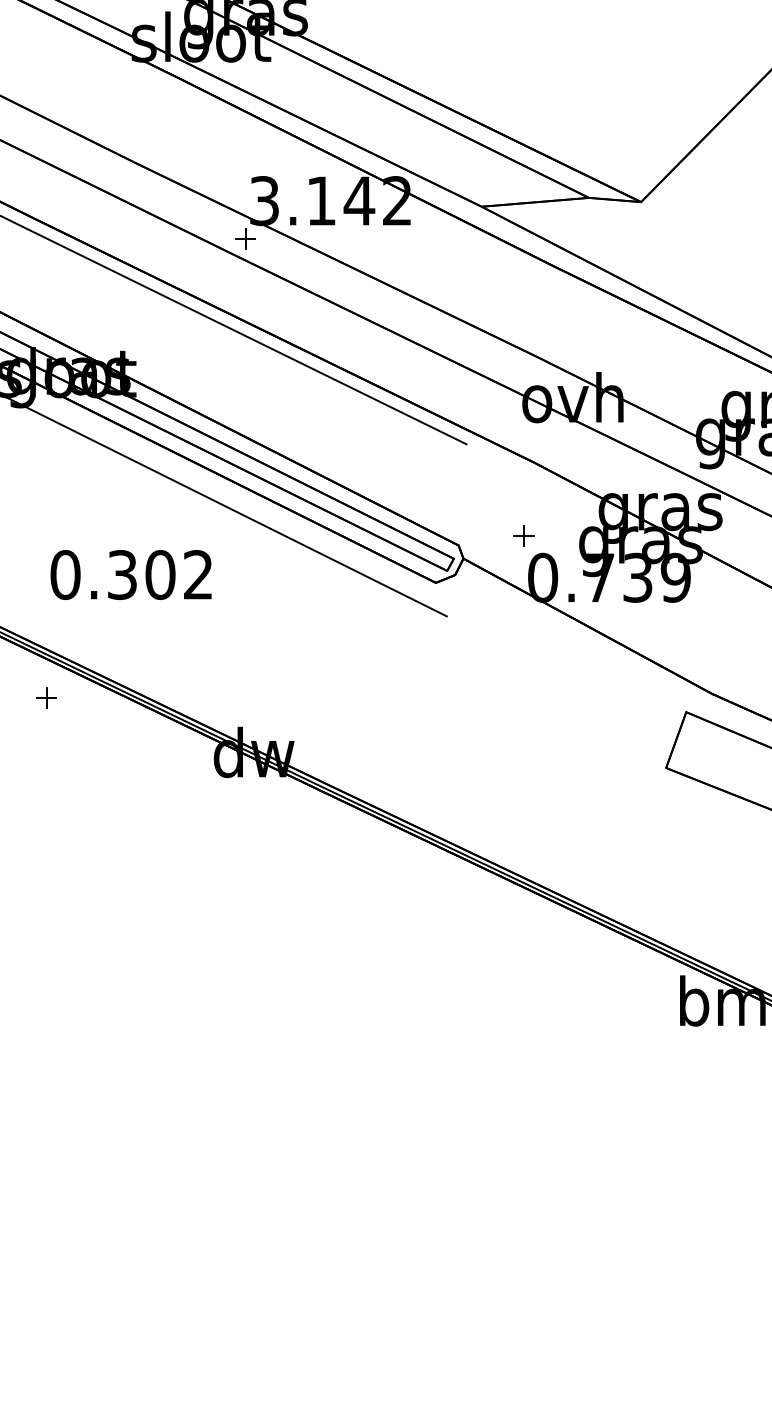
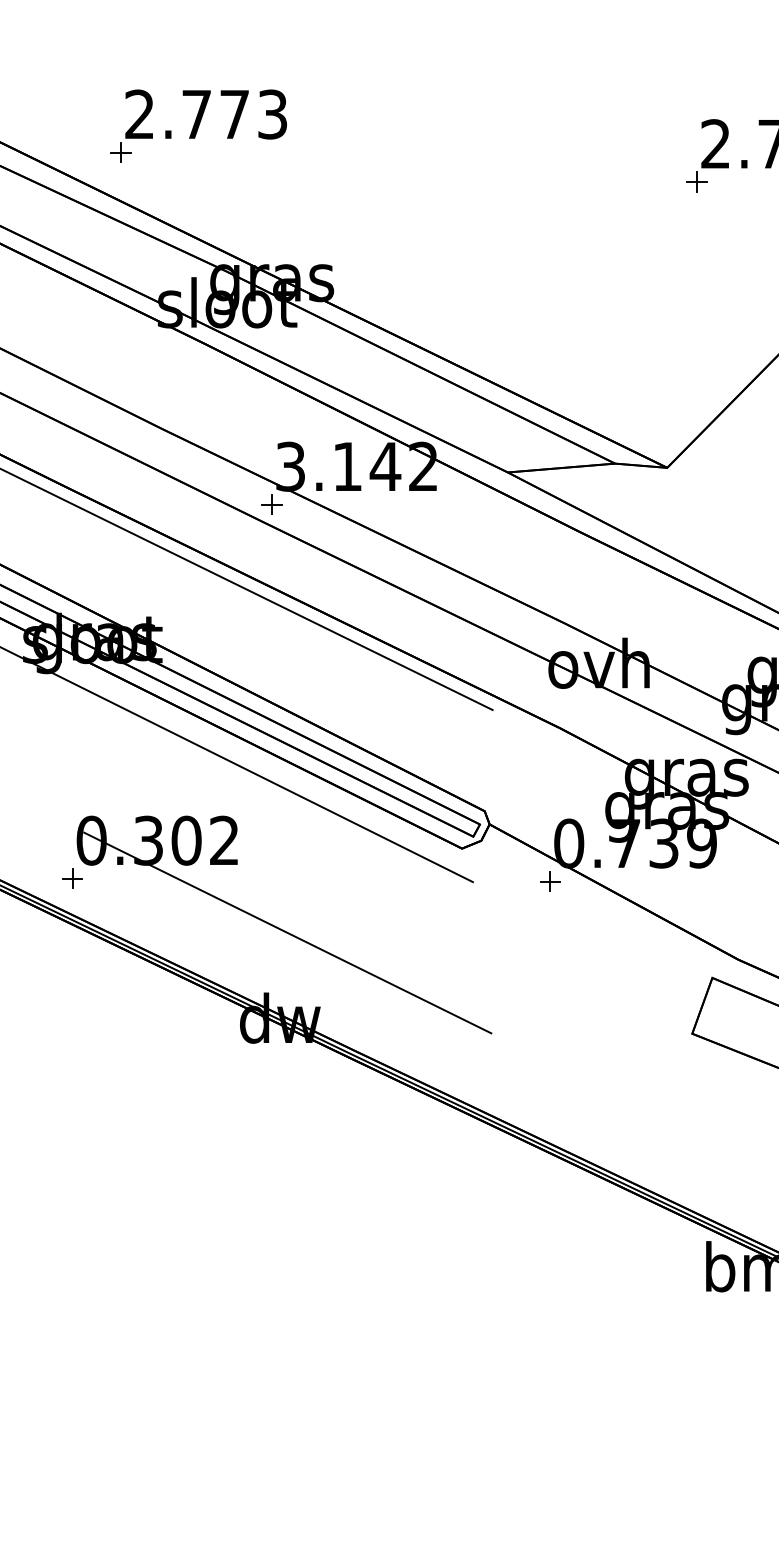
part: (524, 535) -> (550, 881), moved
line: (261, 666) -> (287, 932), added
part: (46, 697) -> (72, 878), moved

